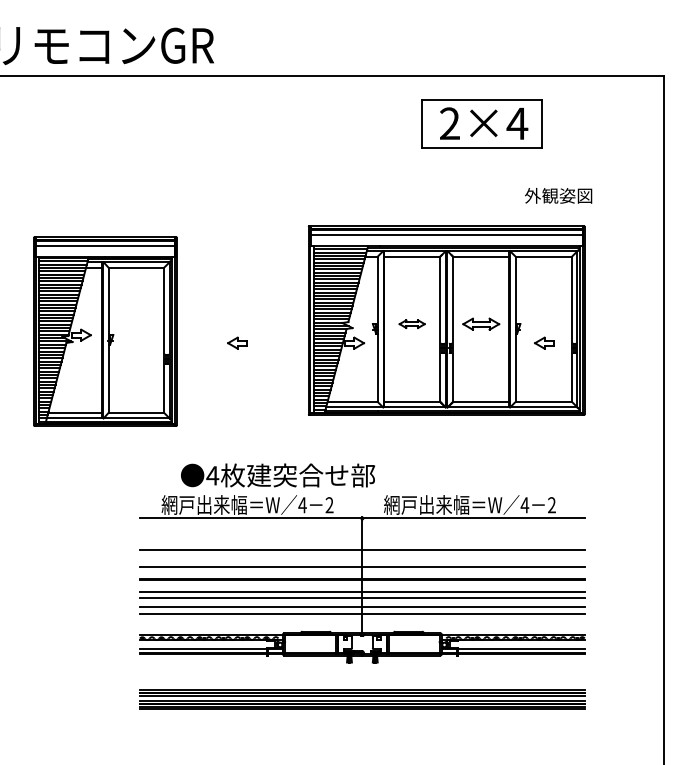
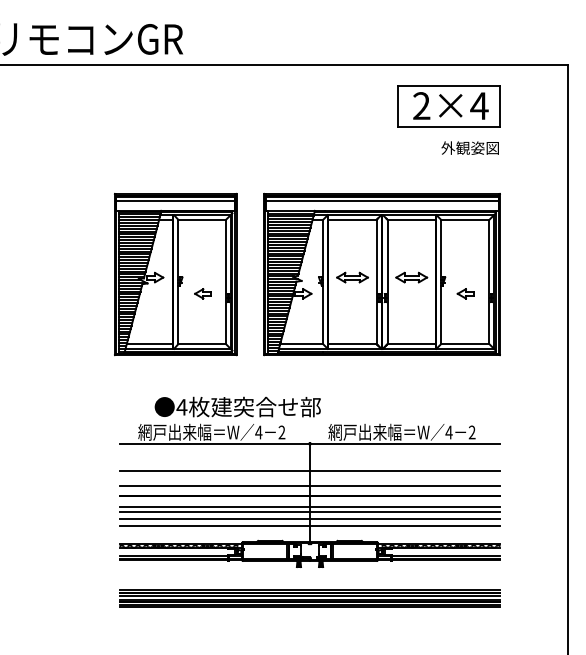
part: (481, 123) -> (448, 105), moved
text: (558, 195) -> (470, 147), moved
part: (412, 323) -> (352, 277), size x1.43
part: (105, 331) -> (175, 274), moved

